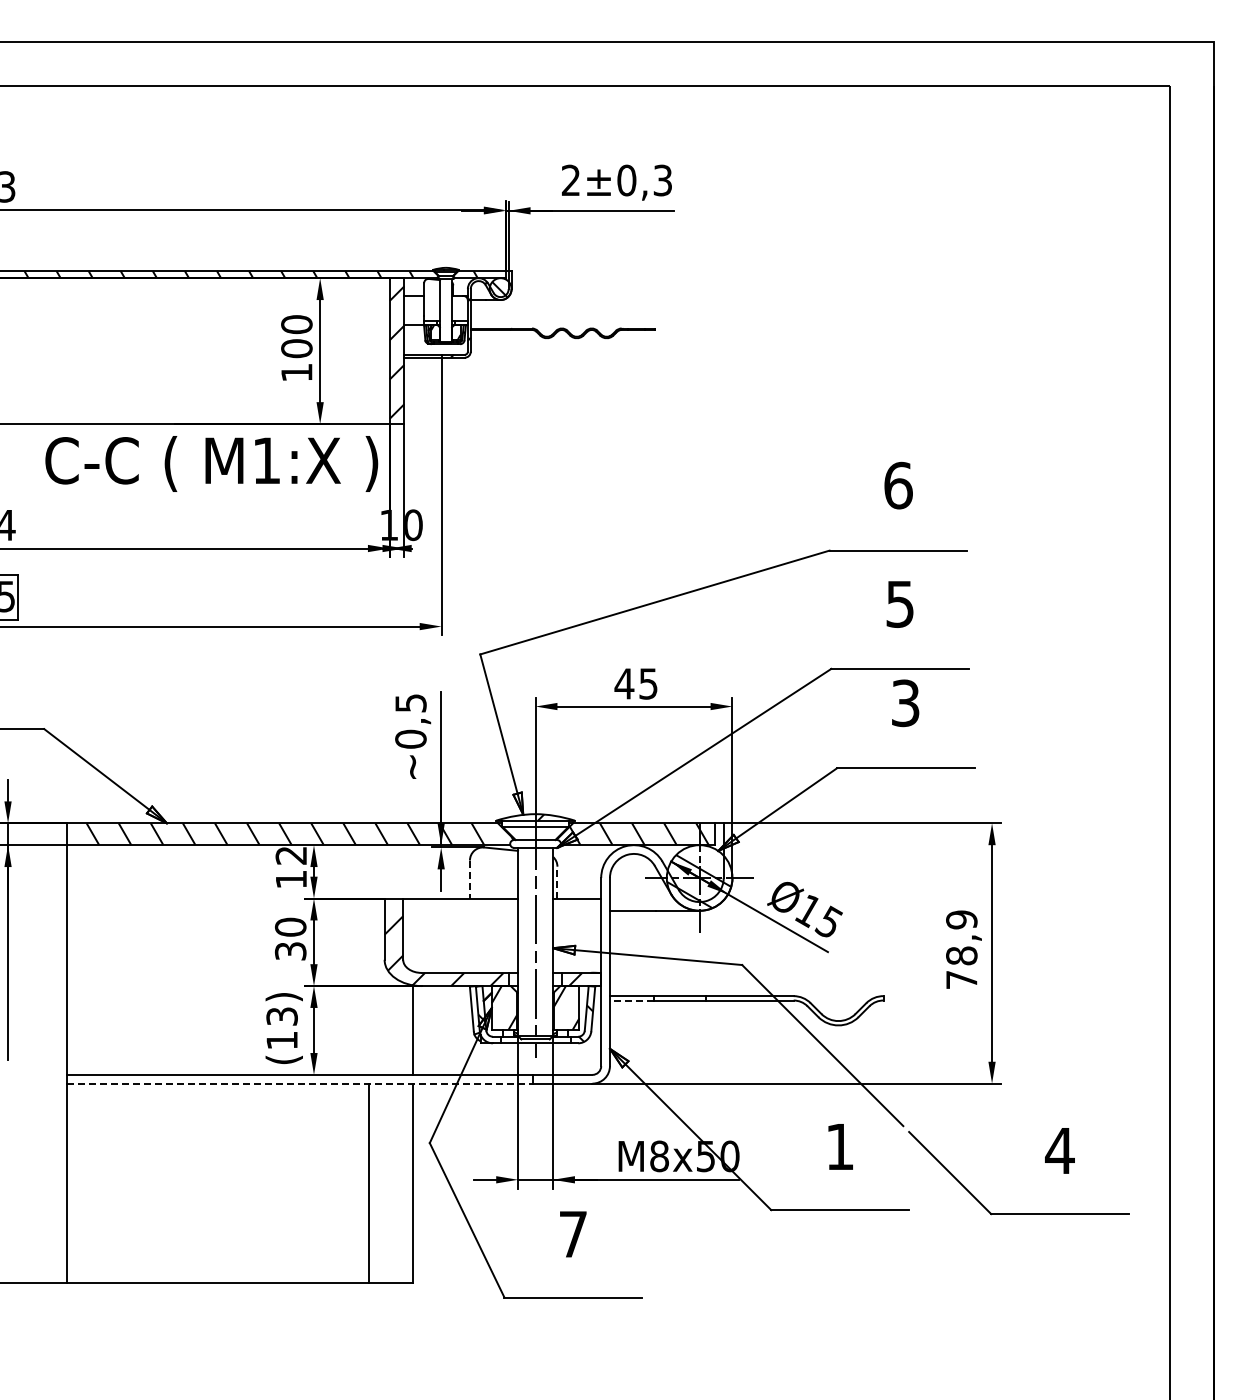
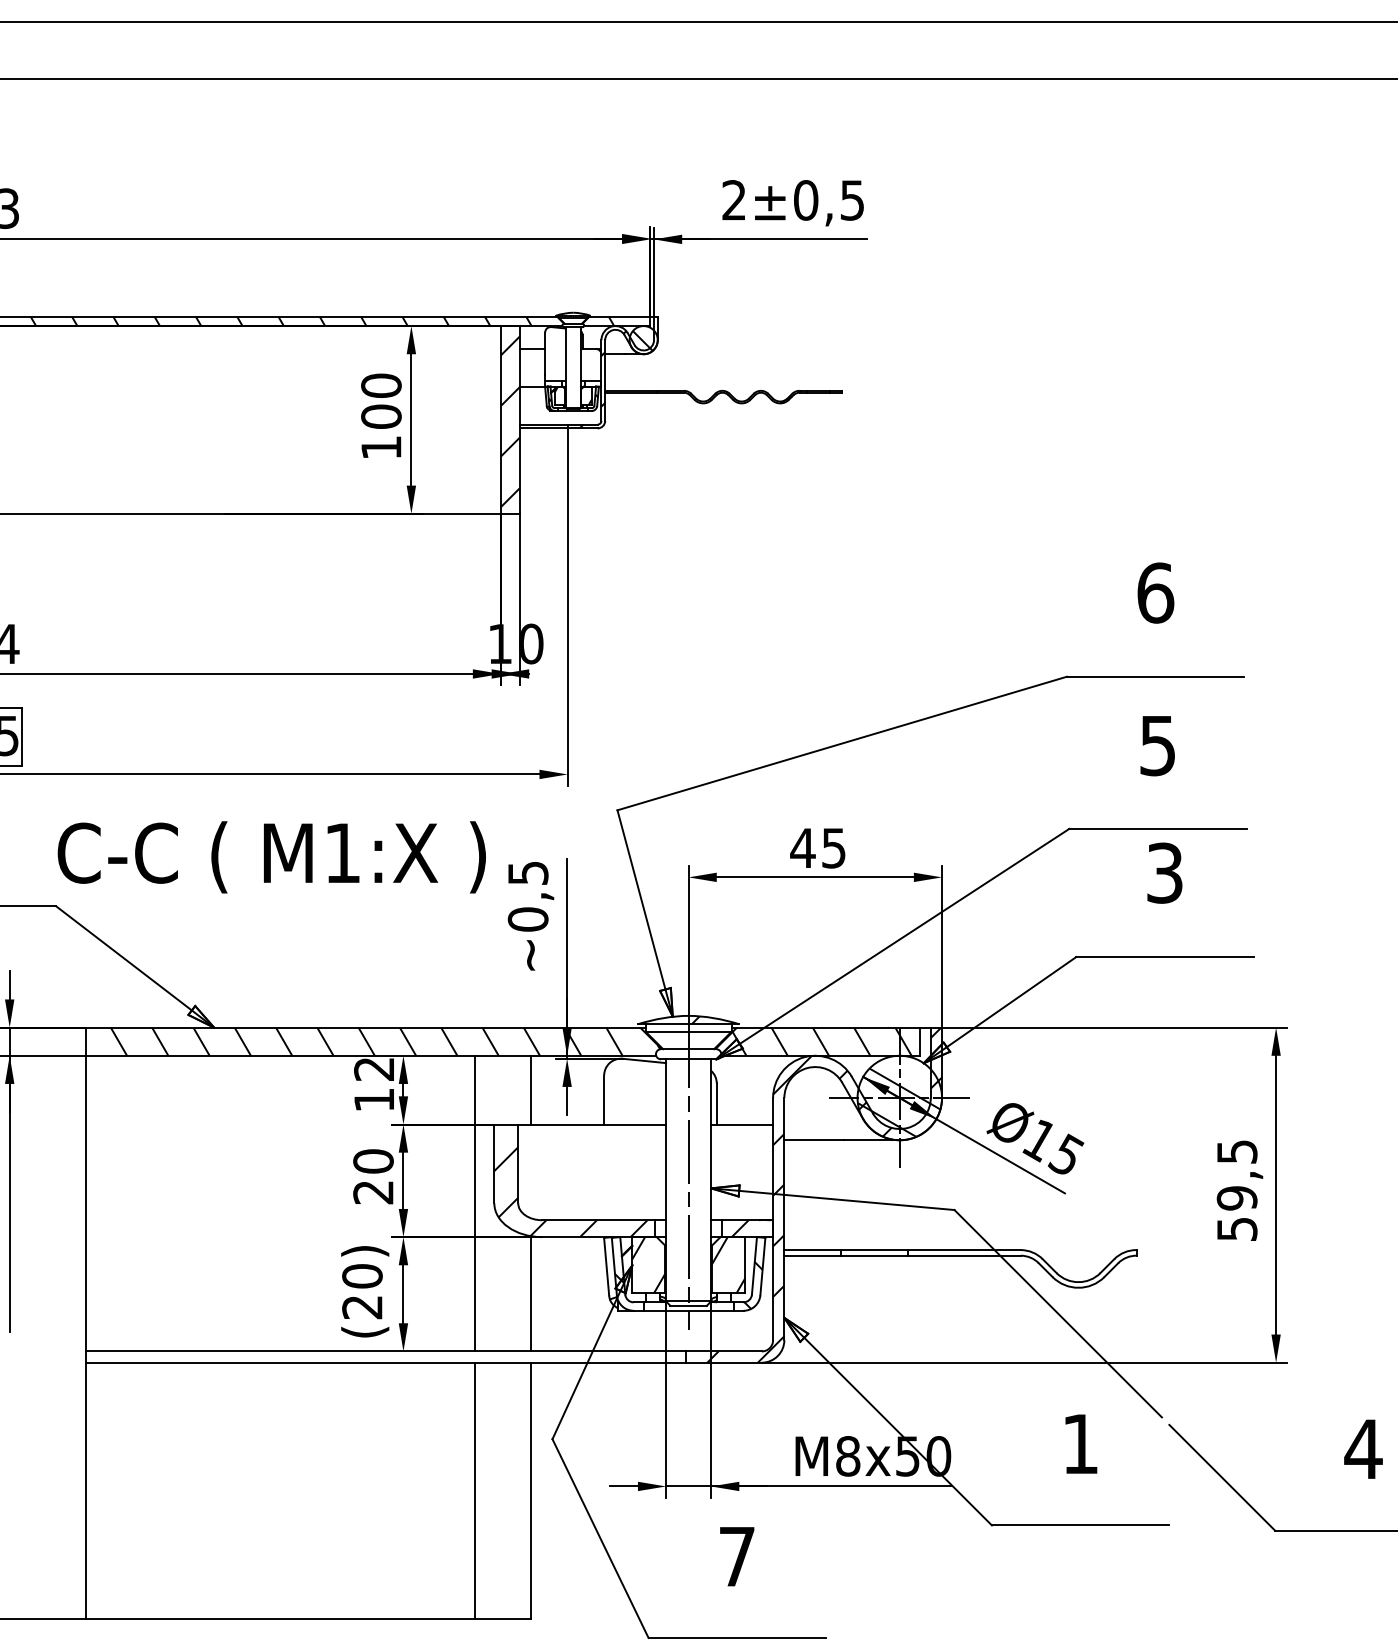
text: (662, 179) -> (851, 199), ±0,3 -> ±0,5
text: (211, 463) -> (271, 856), moved
line: (413, 871) -> (531, 1089), added
line: (469, 880) -> (603, 1101), dashed -> solid
line: (557, 882) -> (716, 1103), dashed -> solid
text: (961, 949) -> (1236, 1190), 78,9 -> 59,5
text: (290, 951) -> (373, 1192), 30 -> 20
hatch: (641, 953) -> (824, 1195), added
line: (369, 959) -> (474, 1202), added
line: (631, 1000) -> (812, 1255), dashed -> solid
text: (281, 1028) -> (361, 1291), (13) -> (20)
line: (300, 1083) -> (386, 1362), dashed -> solid

